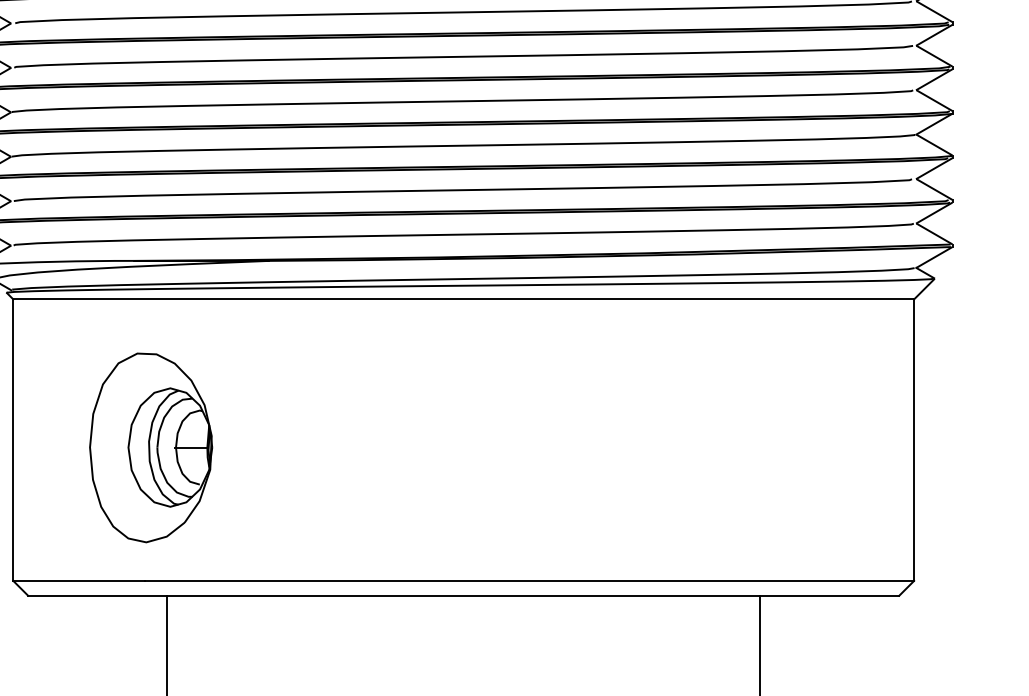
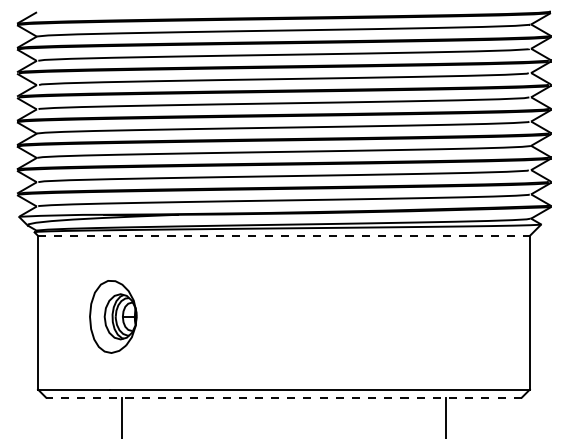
line: (462, 298) -> (283, 235), solid -> dashed
part: (151, 447) -> (113, 316), size x0.7
line: (462, 595) -> (283, 397), solid -> dashed

